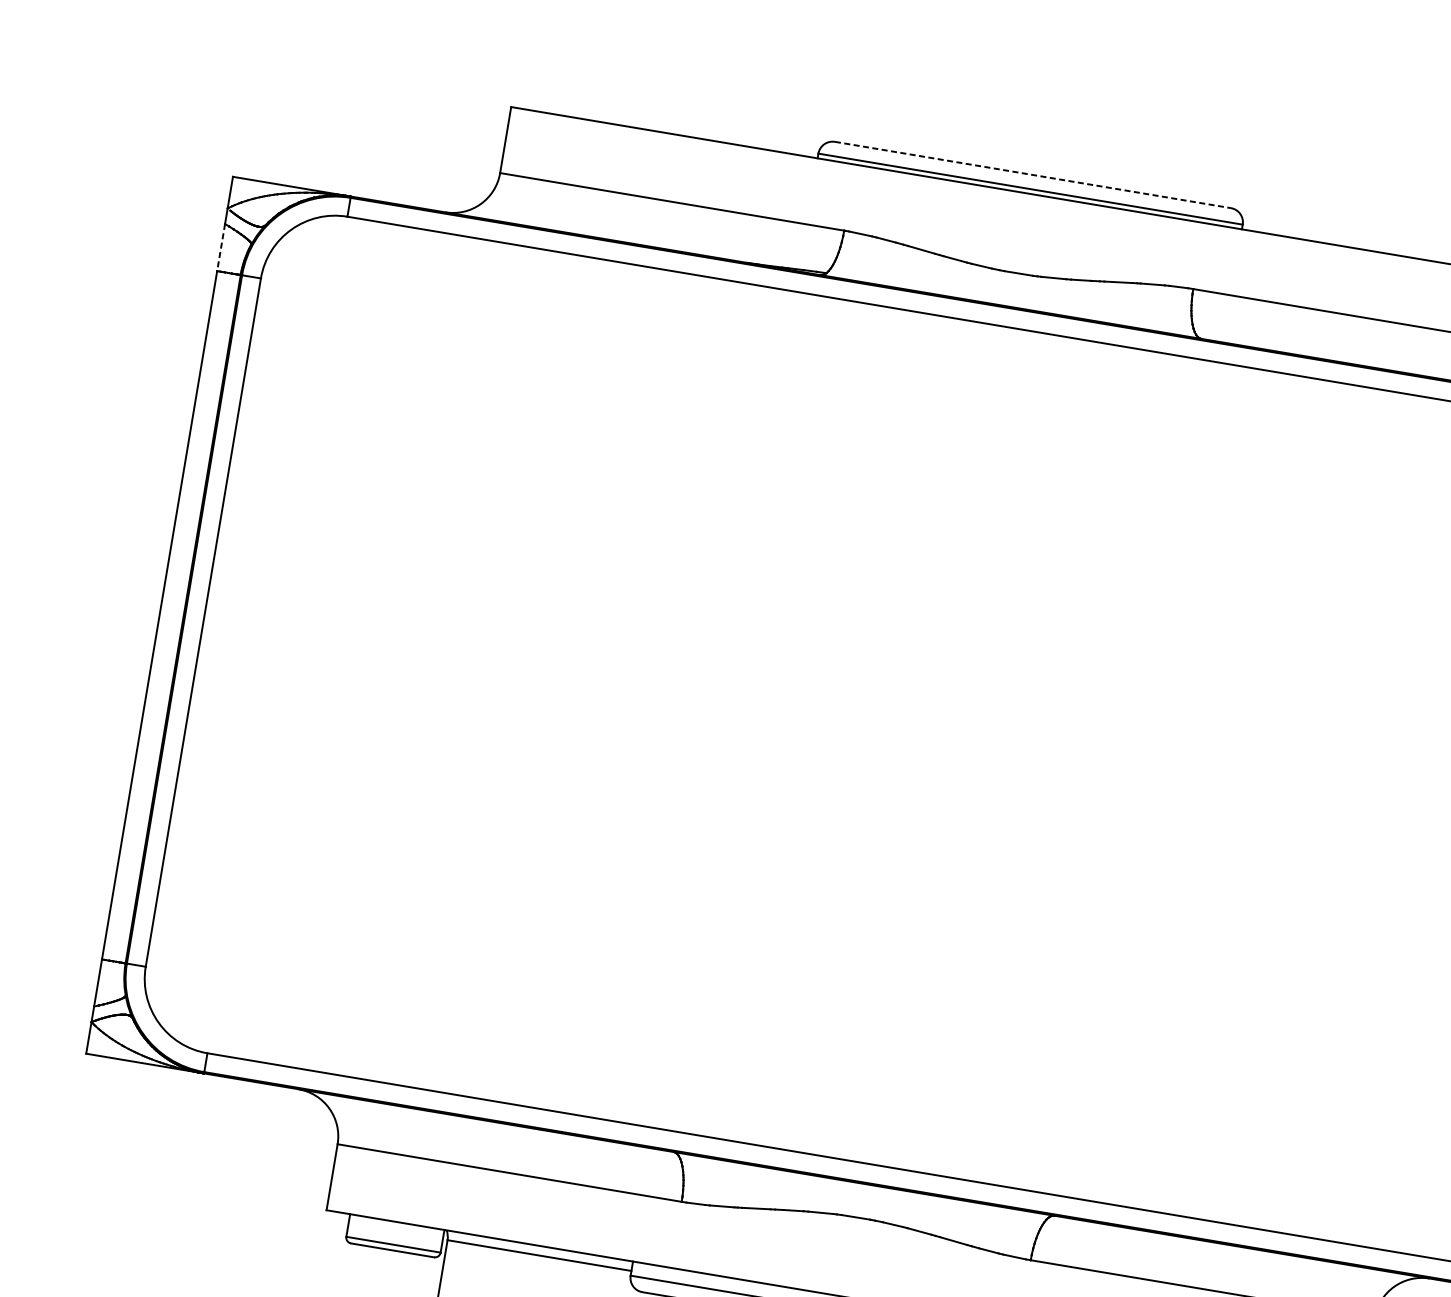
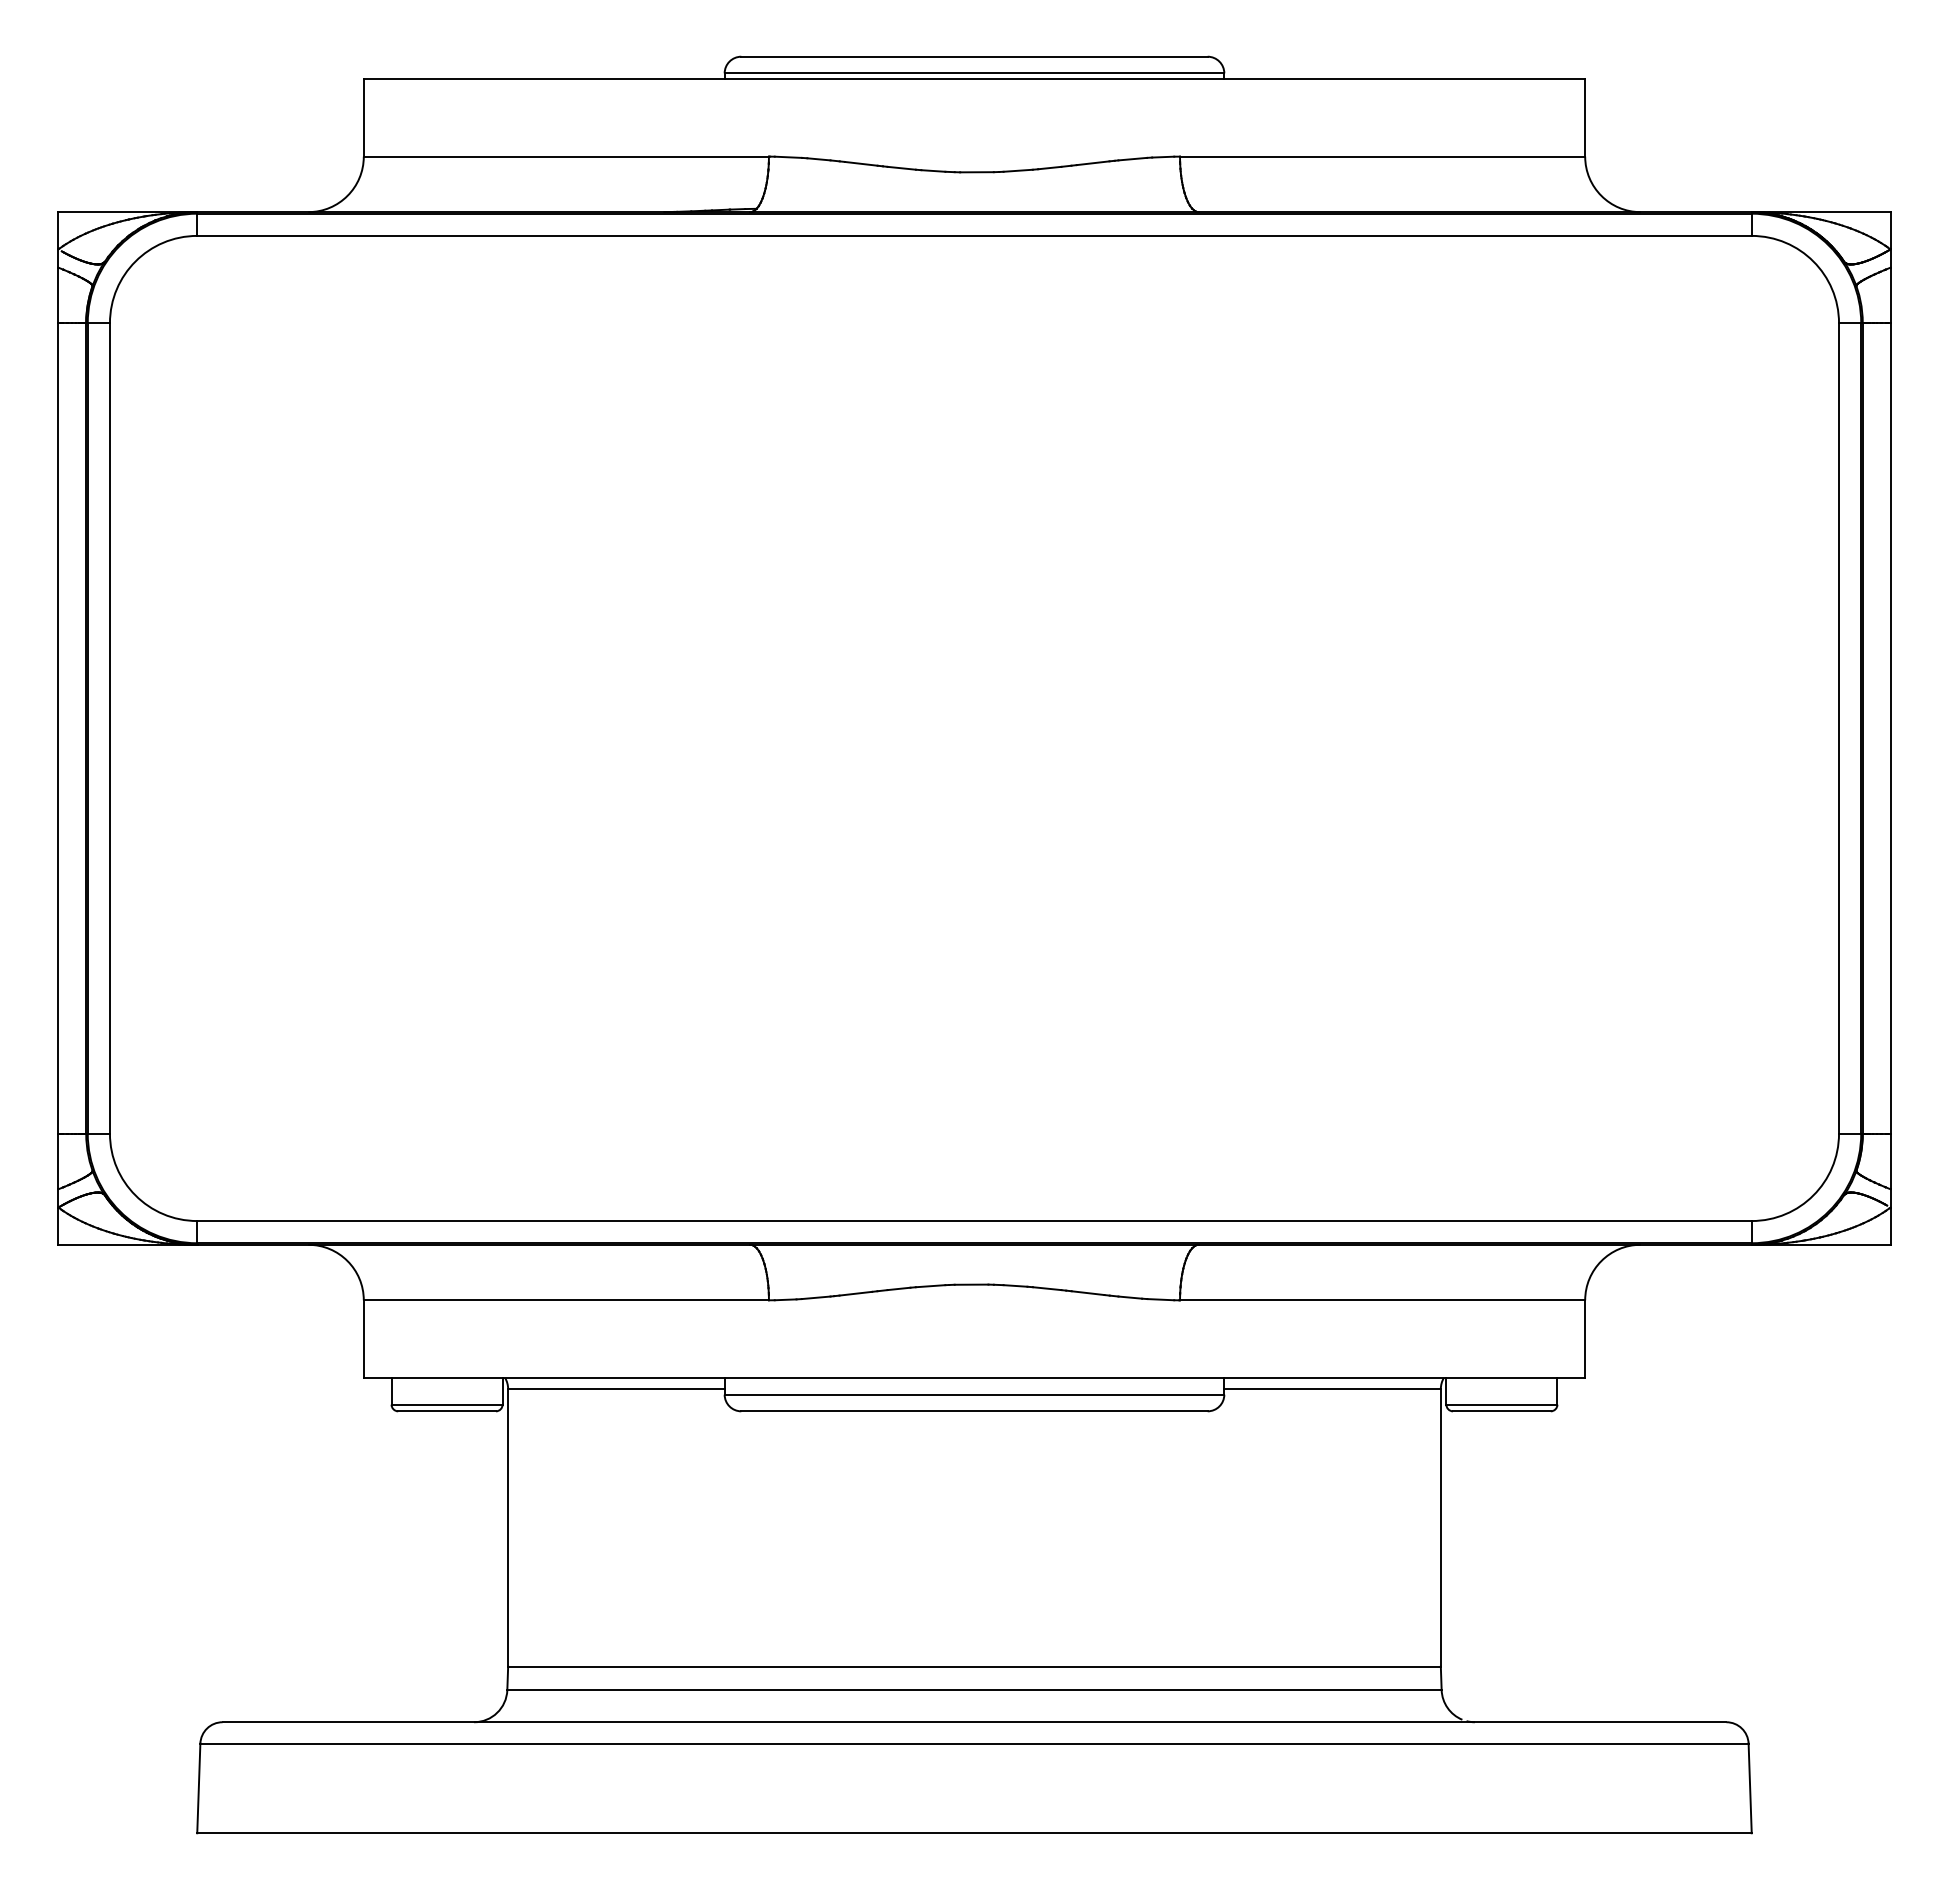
line: (1032, 174) -> (974, 56), dashed -> solid
line: (221, 247) -> (58, 295), dashed -> solid

